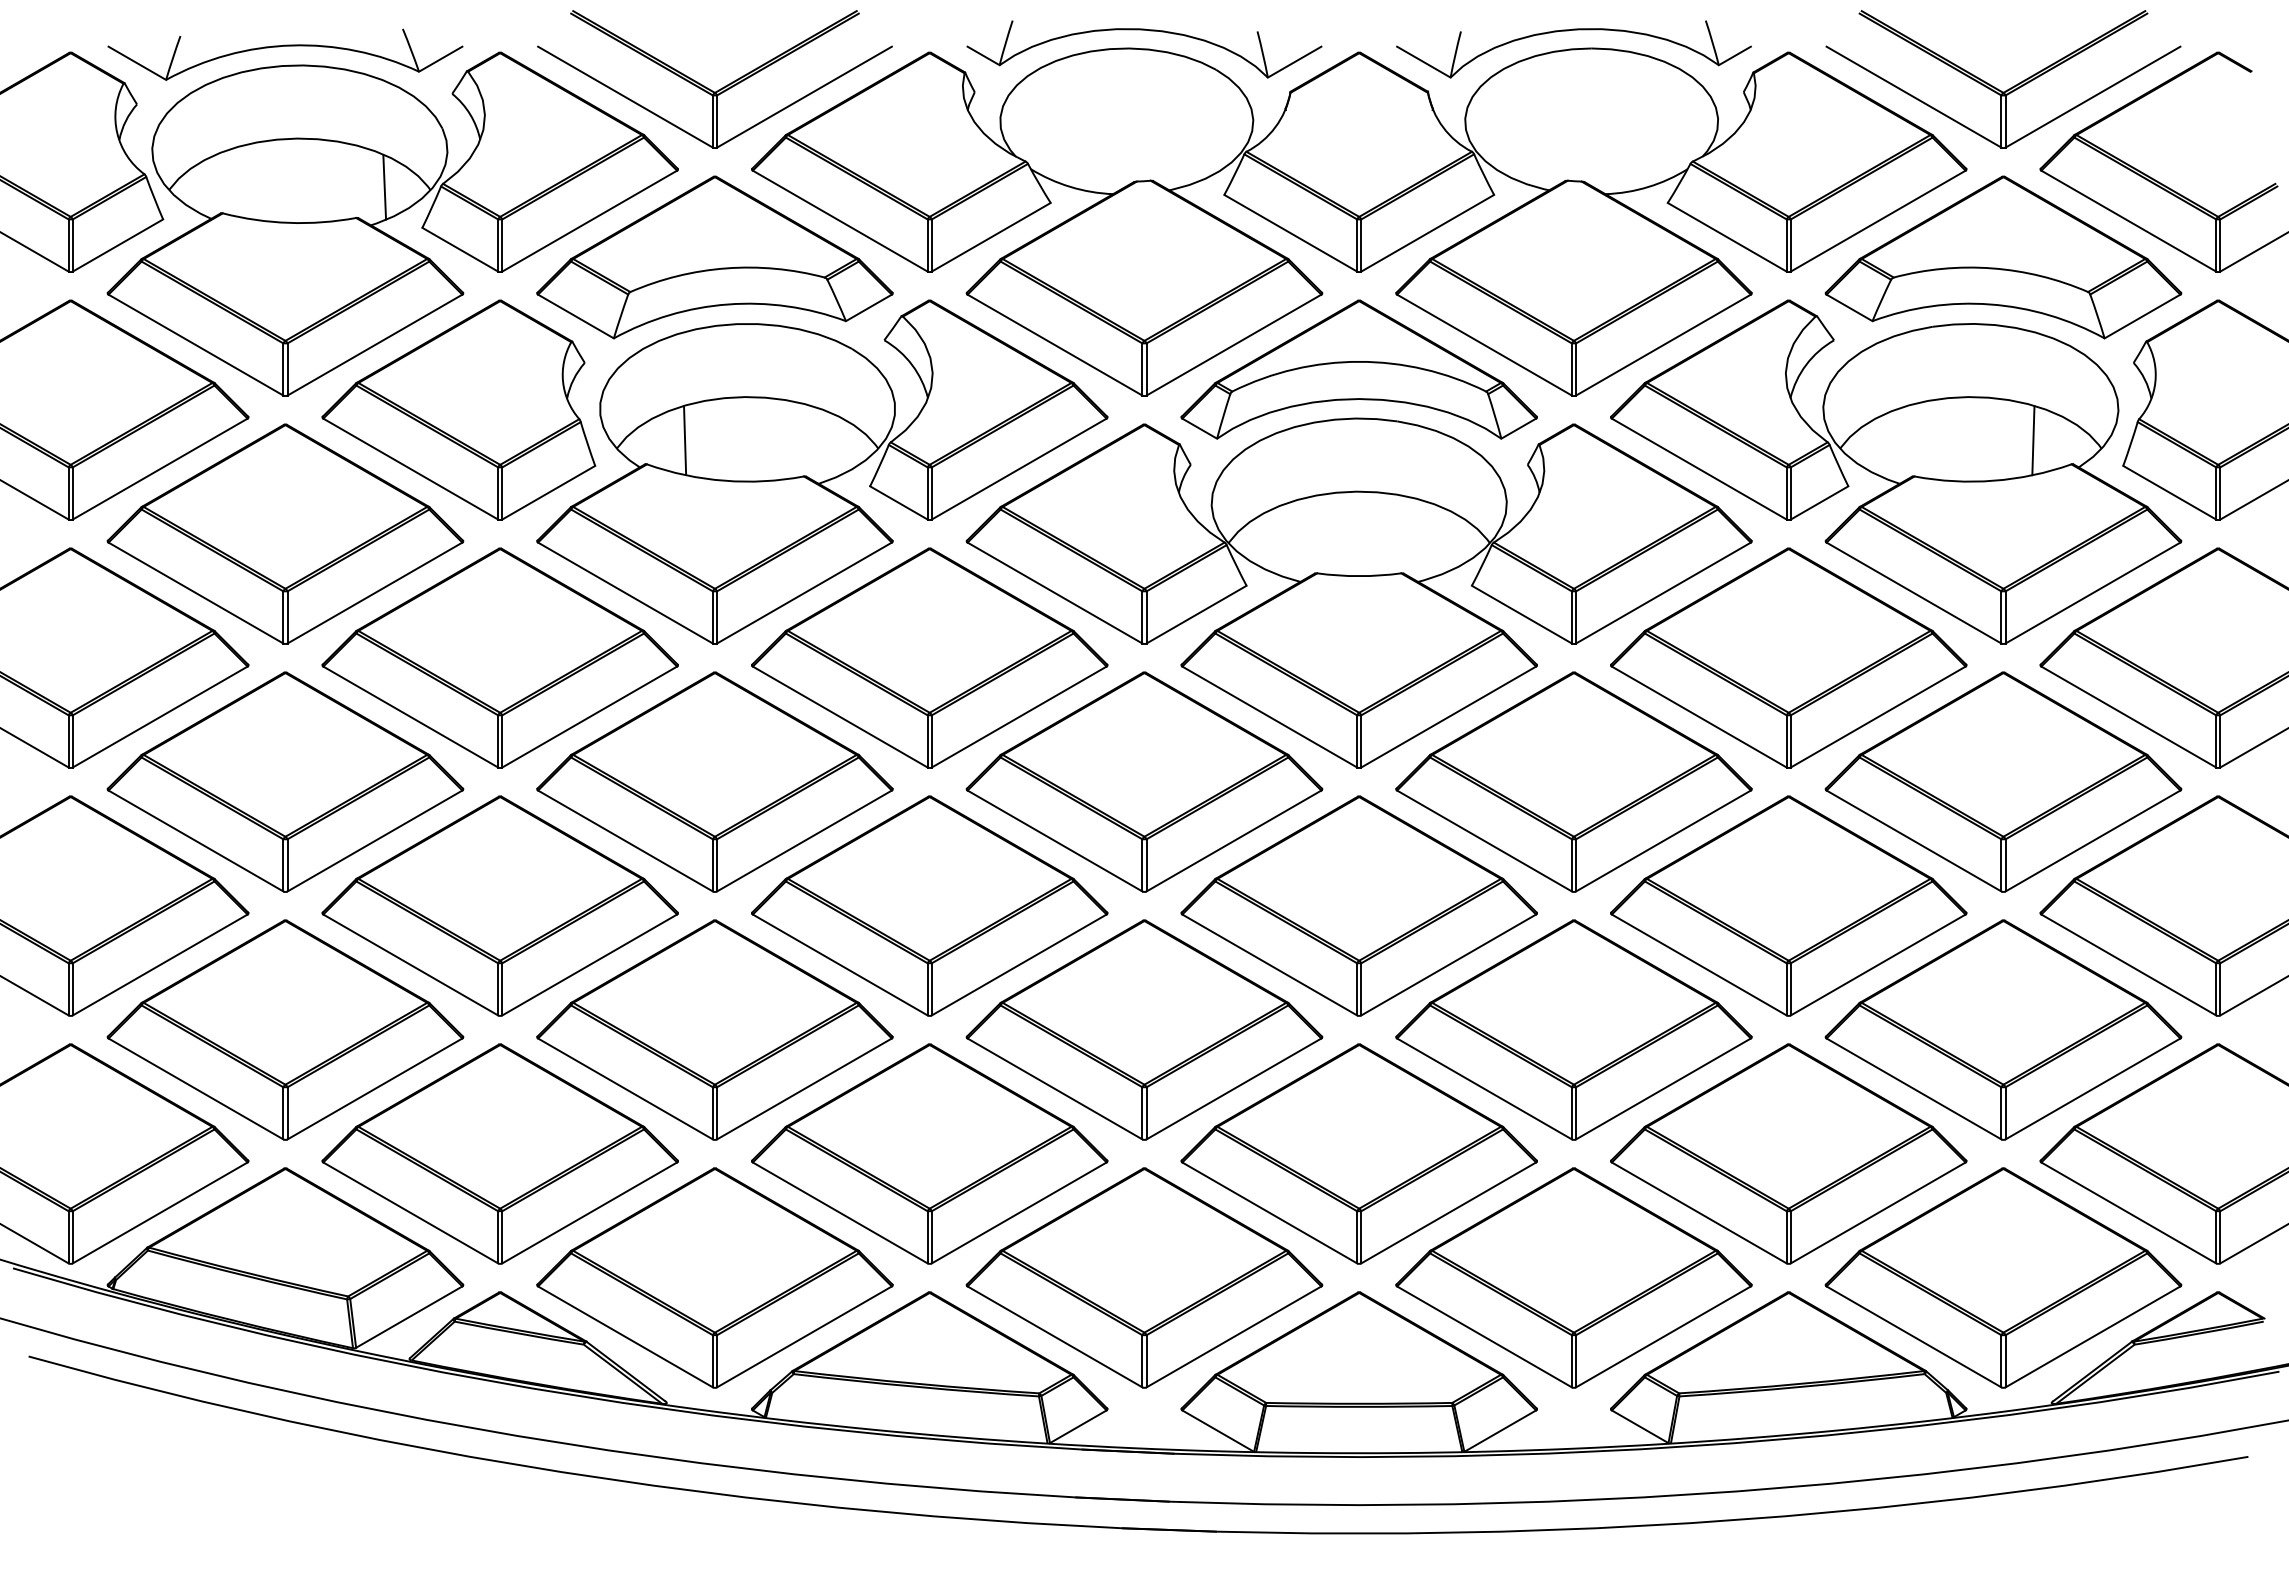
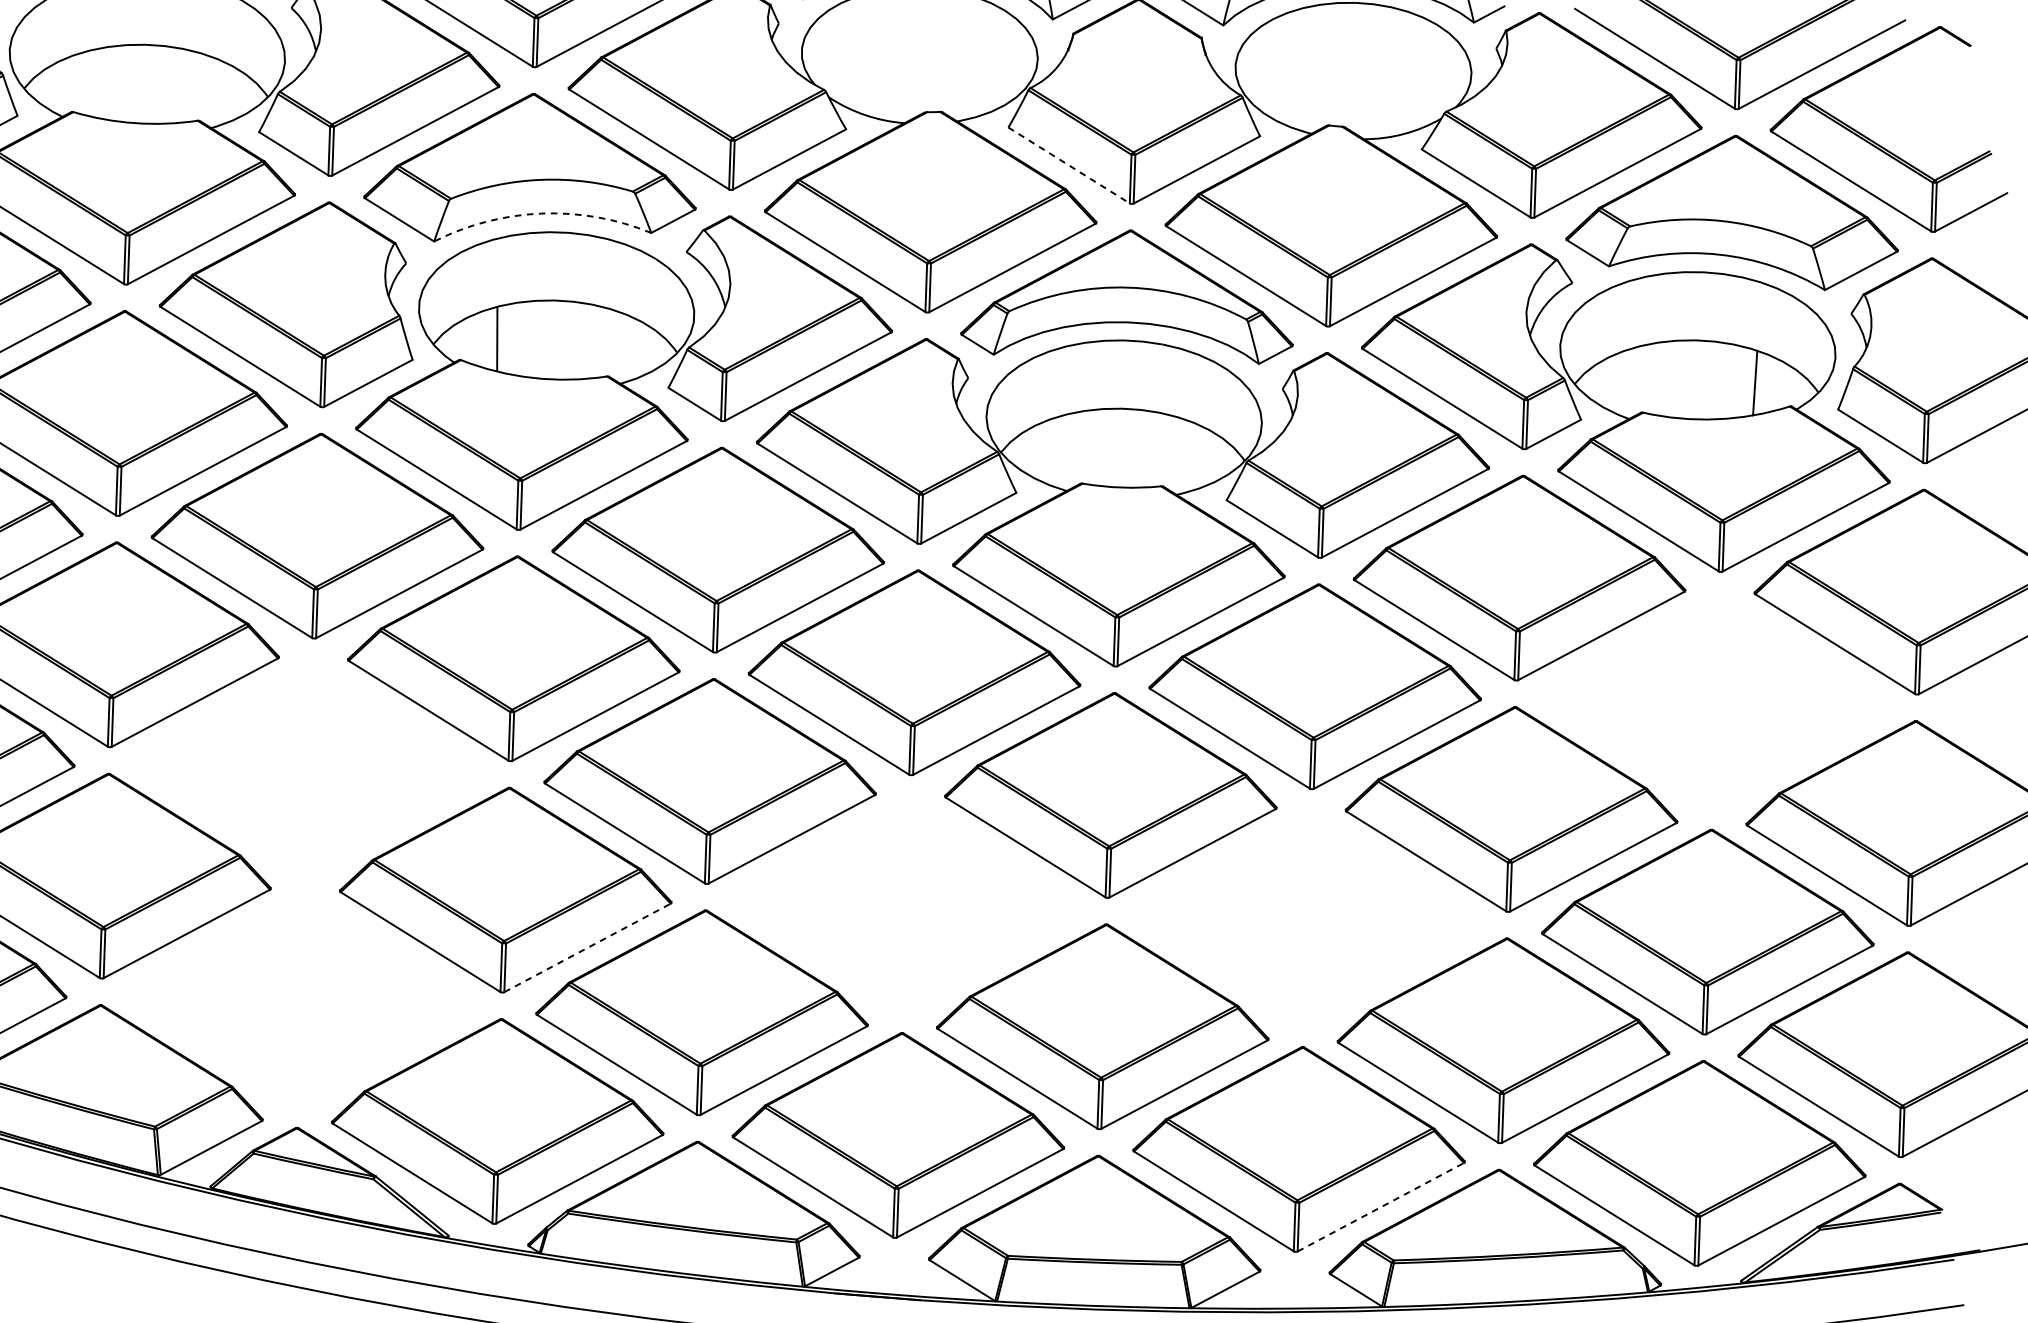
line: (384, 187) -> (225, 93), removed
line: (1290, 233) -> (1068, 165), solid -> dashed
arc: (728, 304) -> (542, 213), solid -> dashed
part: (2003, 781) -> (1716, 700), removed
part: (499, 905) -> (309, 766), removed
part: (1144, 1029) -> (906, 903), removed
part: (1573, 1029) -> (1306, 917), removed
line: (804, 1088) -> (587, 947), solid -> dashed
part: (499, 1153) -> (300, 998), removed
line: (1663, 1336) -> (1380, 1206), solid -> dashed

